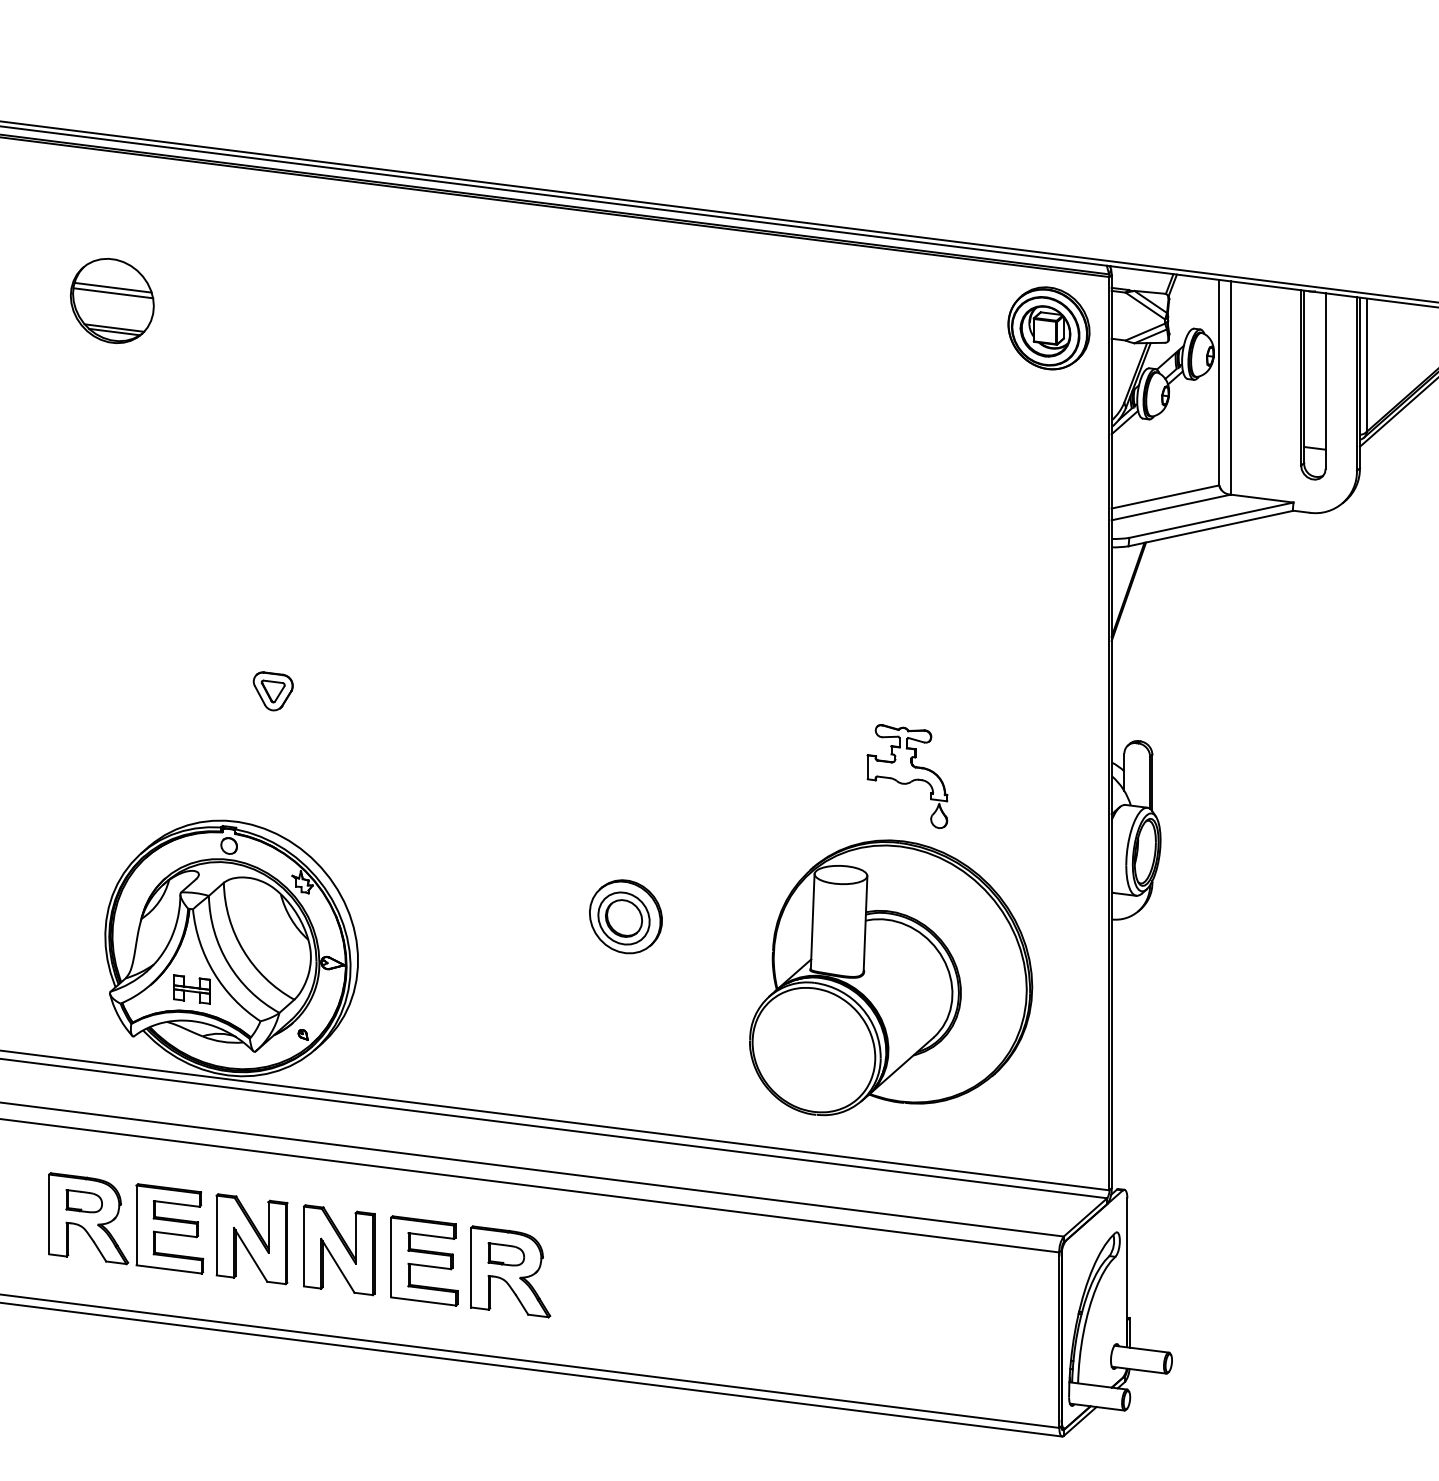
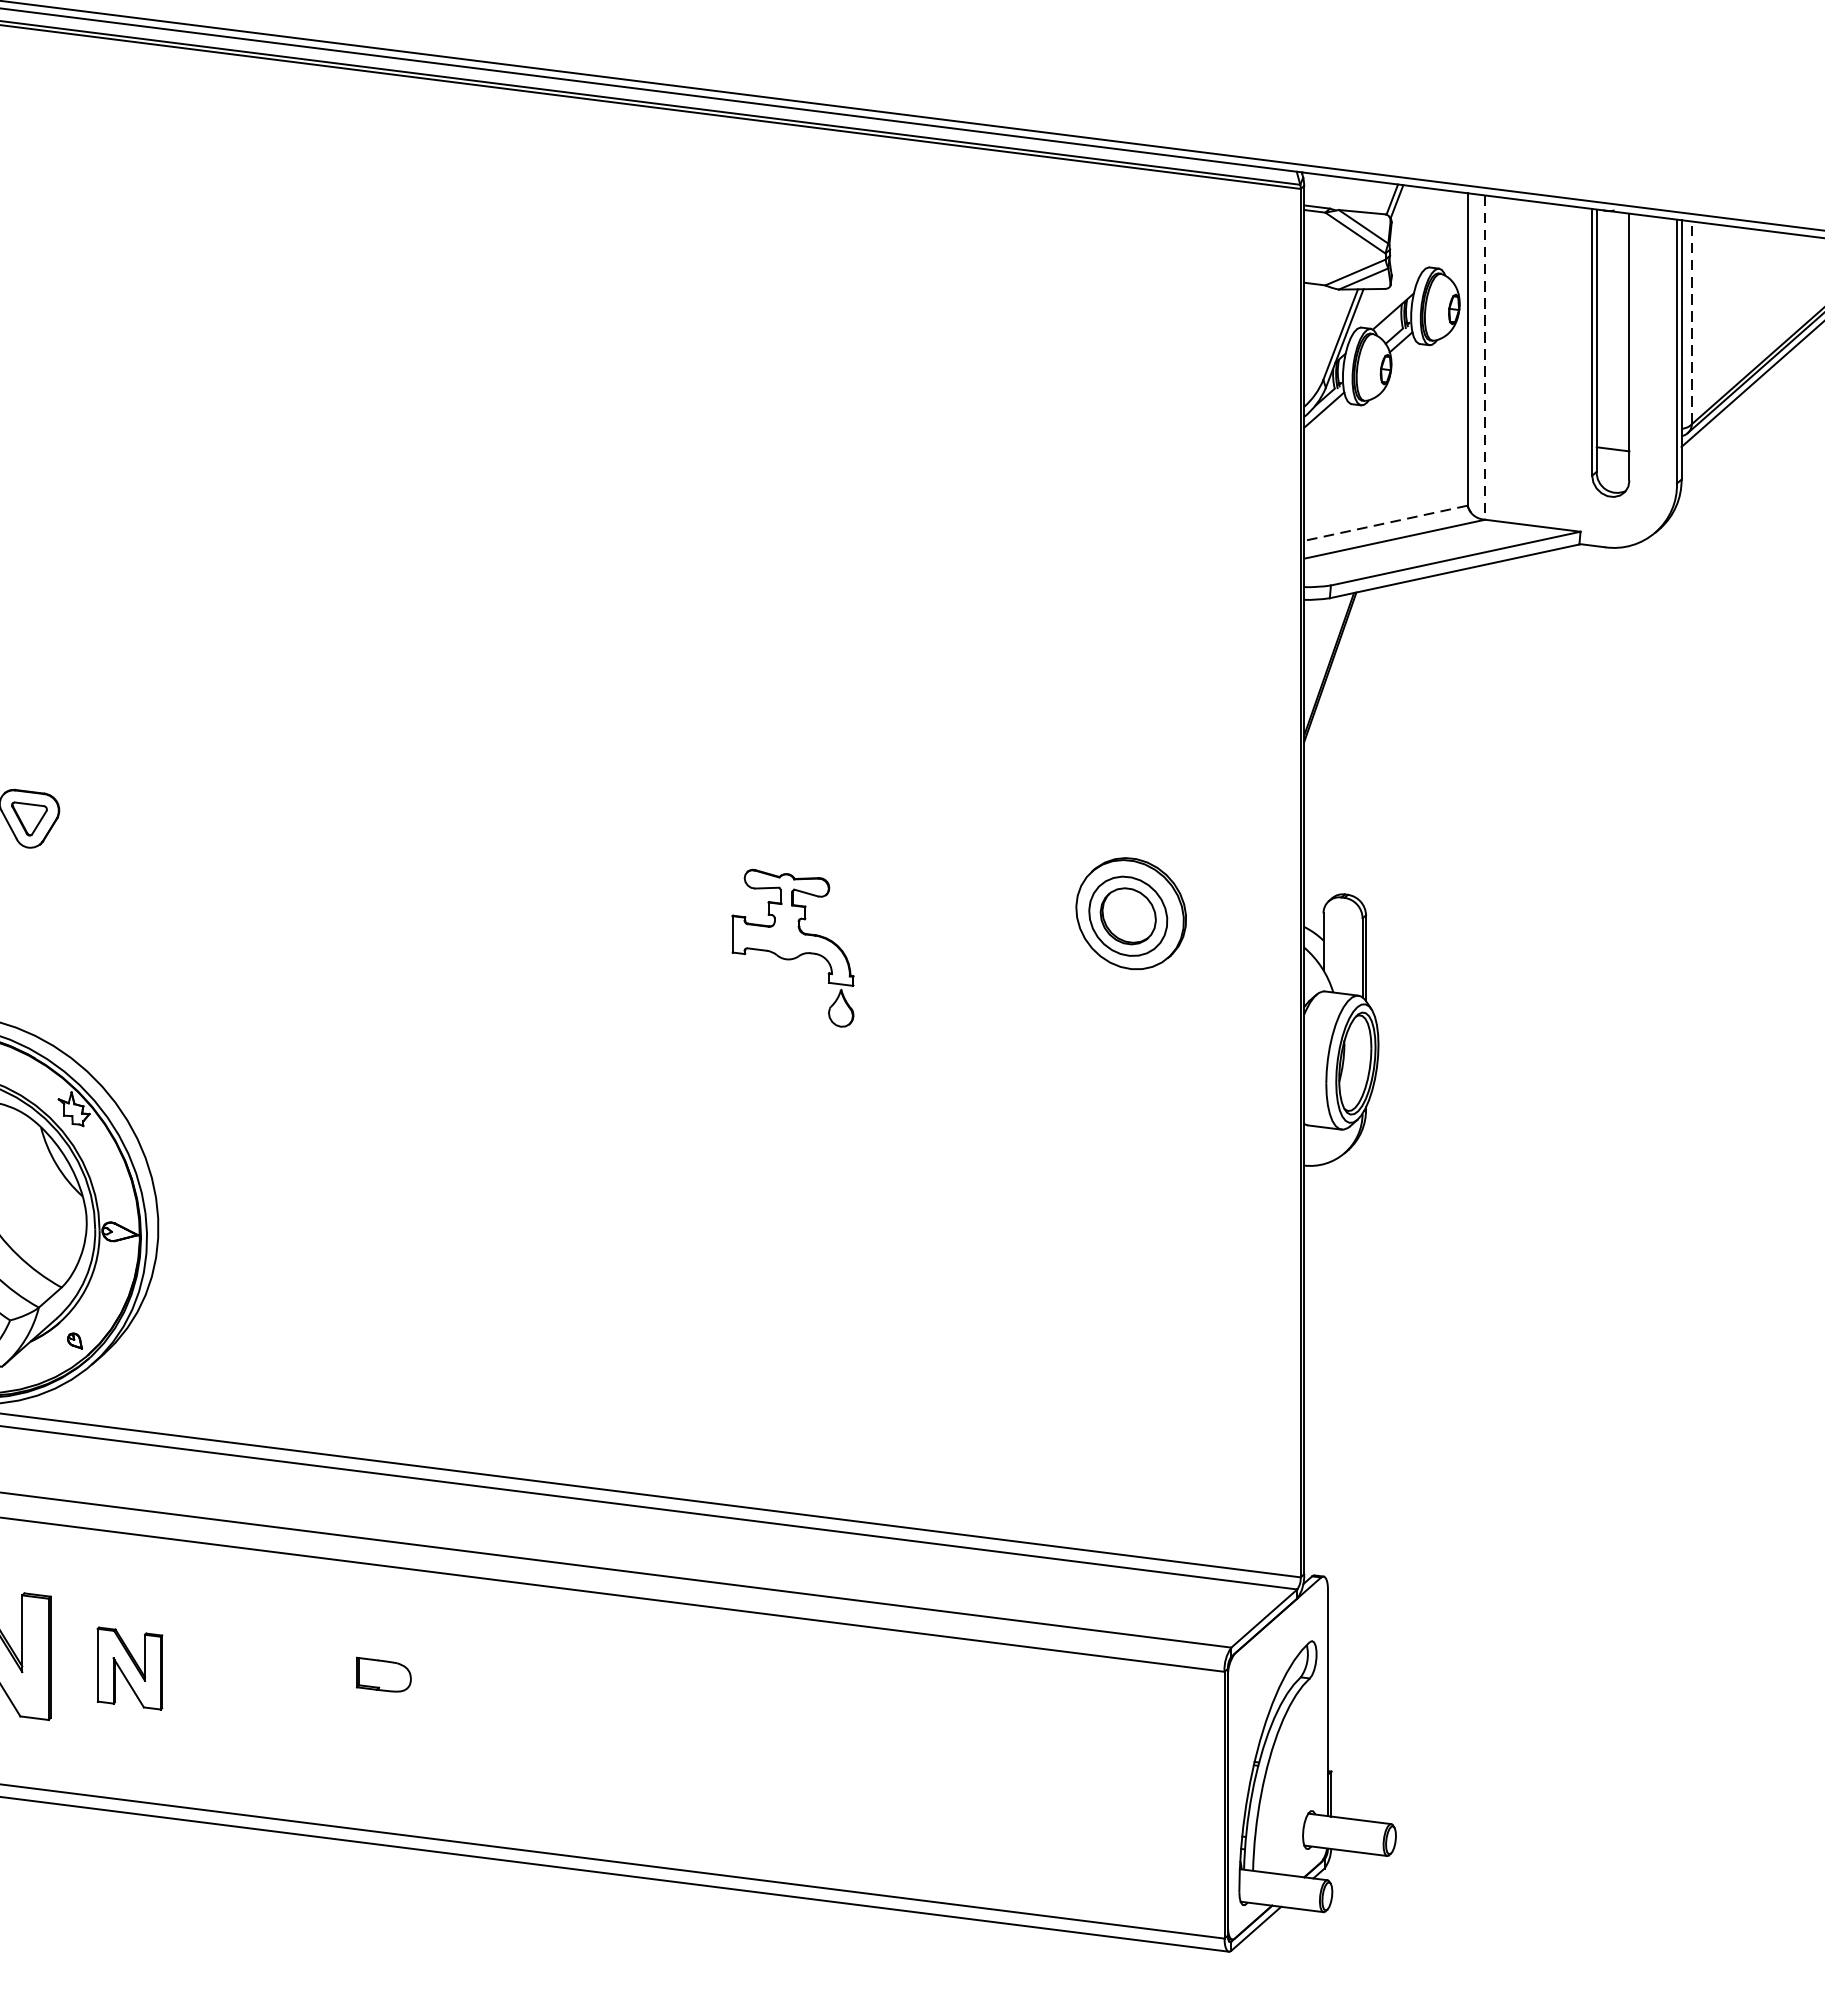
part: (1048, 328) -> (1208, 267), removed
line: (1366, 365) -> (1691, 323), solid -> dashed
line: (1230, 388) -> (1484, 358), solid -> dashed
line: (1165, 496) -> (1385, 522), solid -> dashed
part: (907, 776) -> (793, 948), moved
part: (625, 916) -> (1130, 913), moved
part: (891, 977) -> (969, 1253), removed
part: (339, 1250) -> (130, 1668), size x0.6
part: (424, 1260) -> (259, 1684), removed
part: (510, 1271) -> (390, 1700), removed

